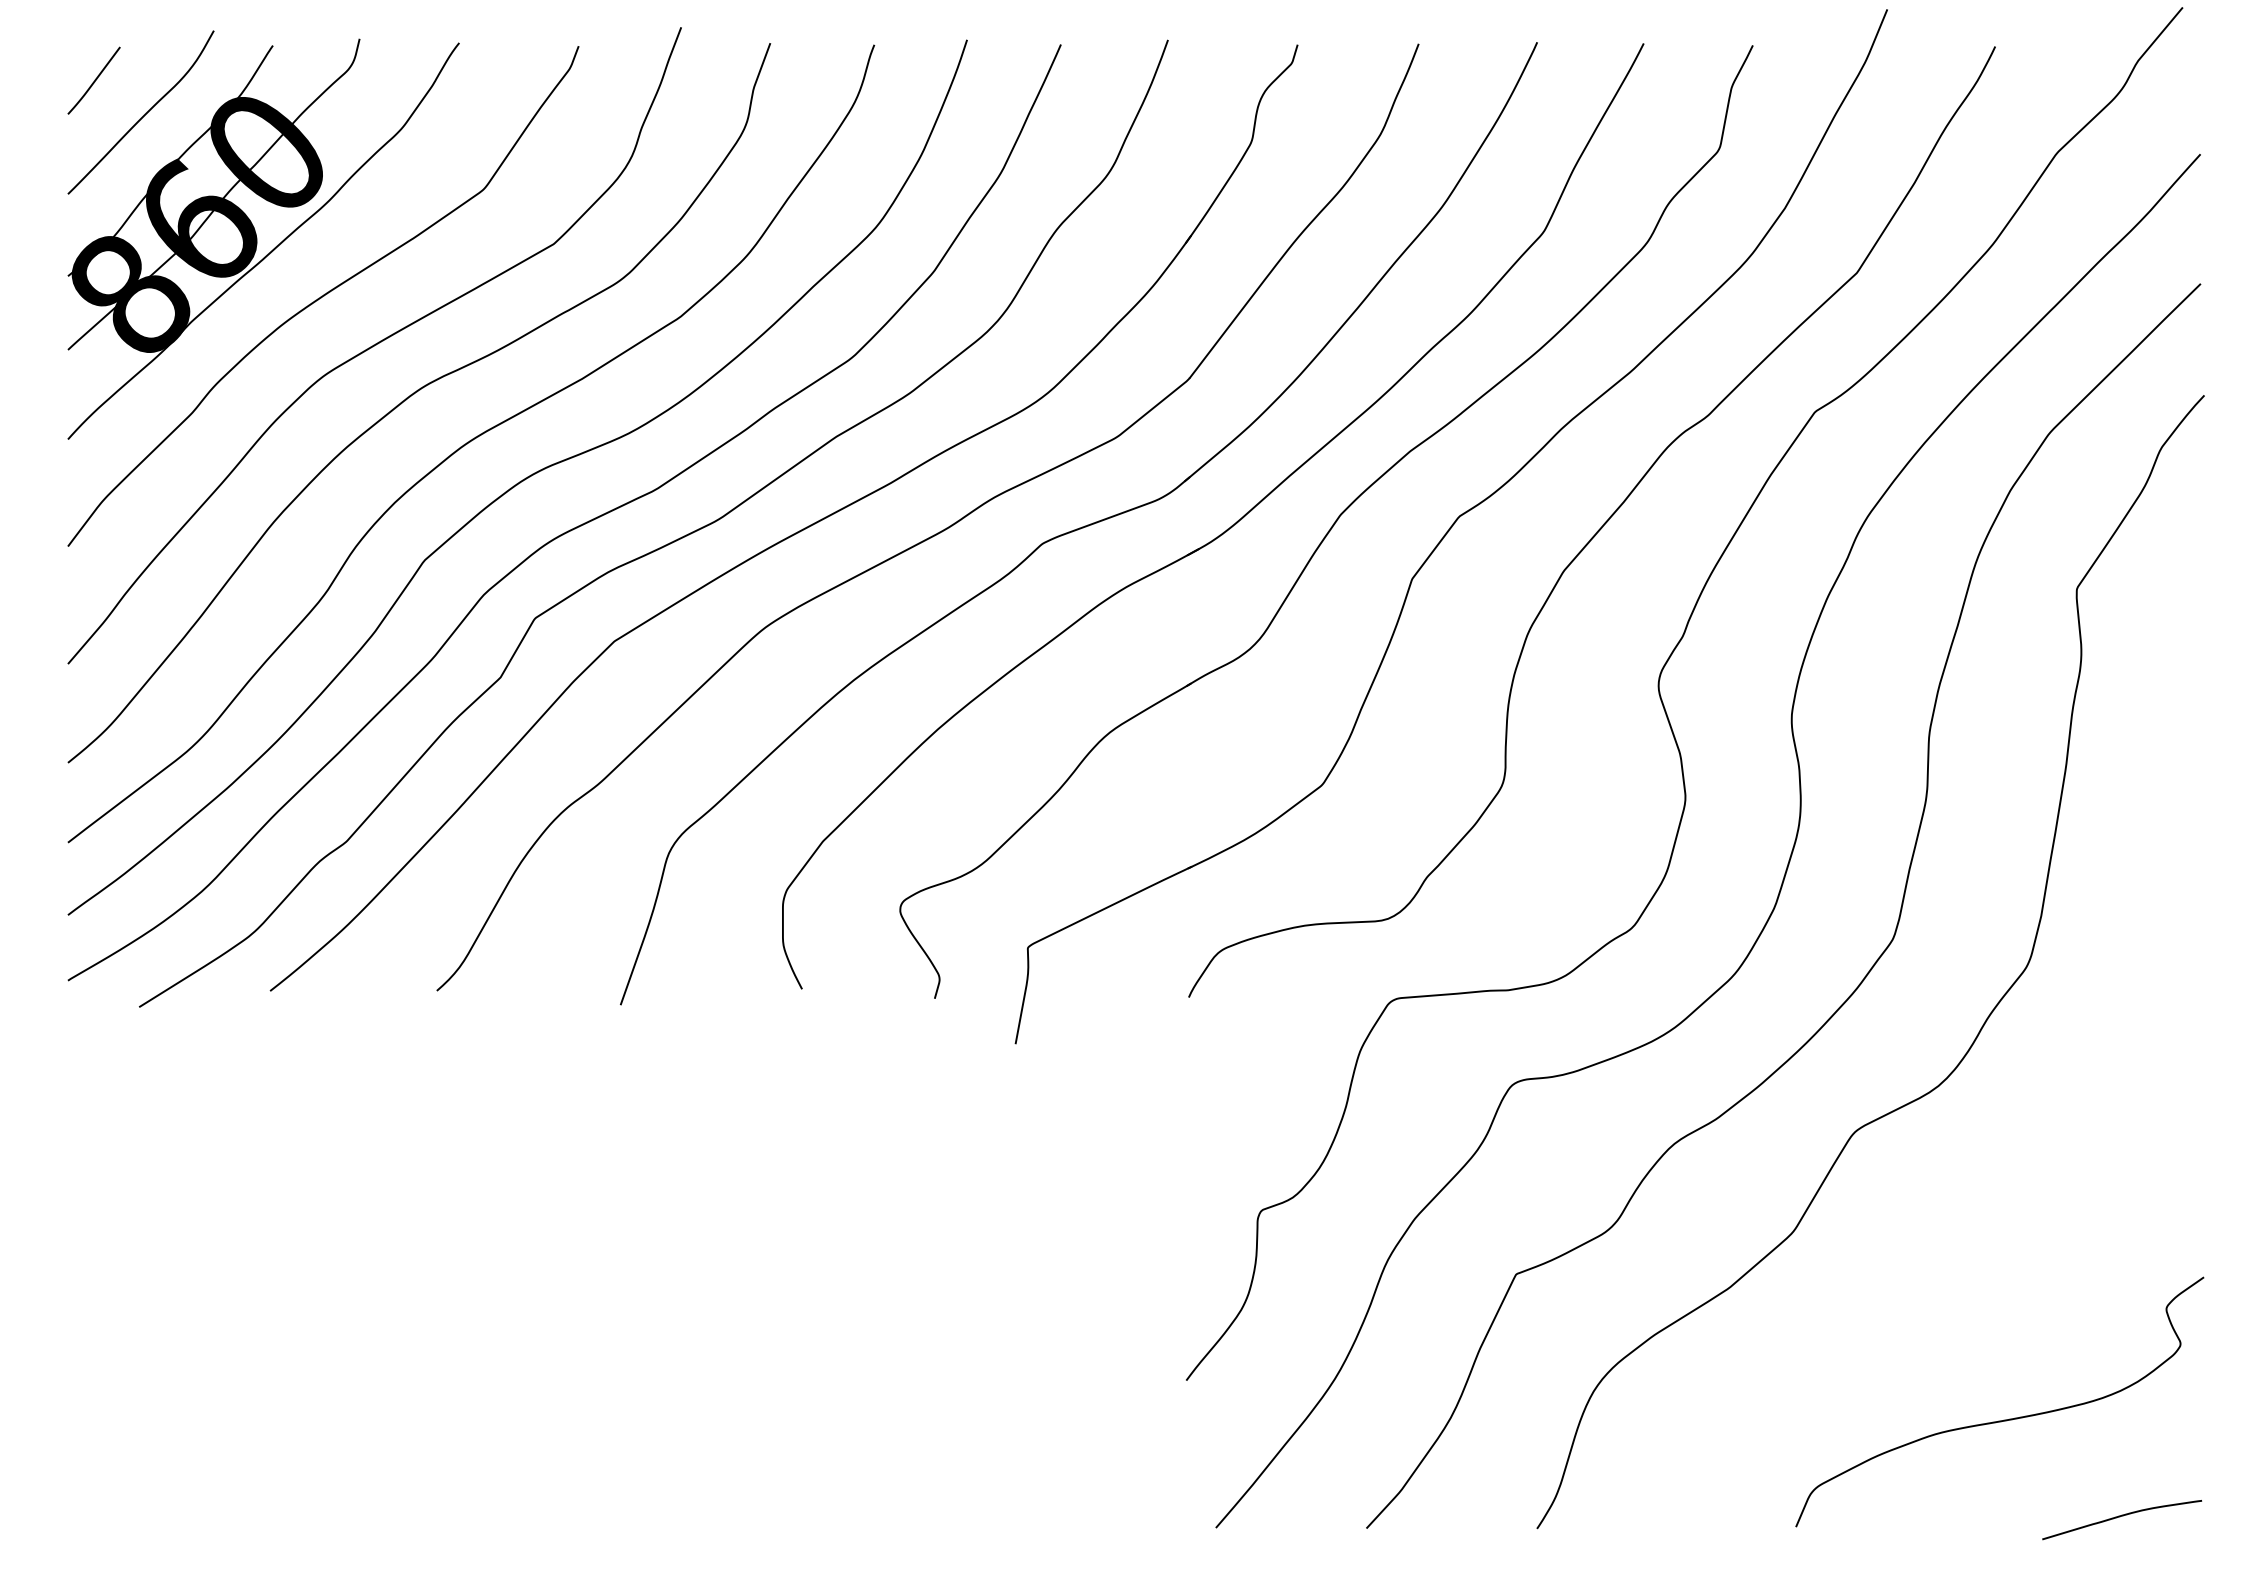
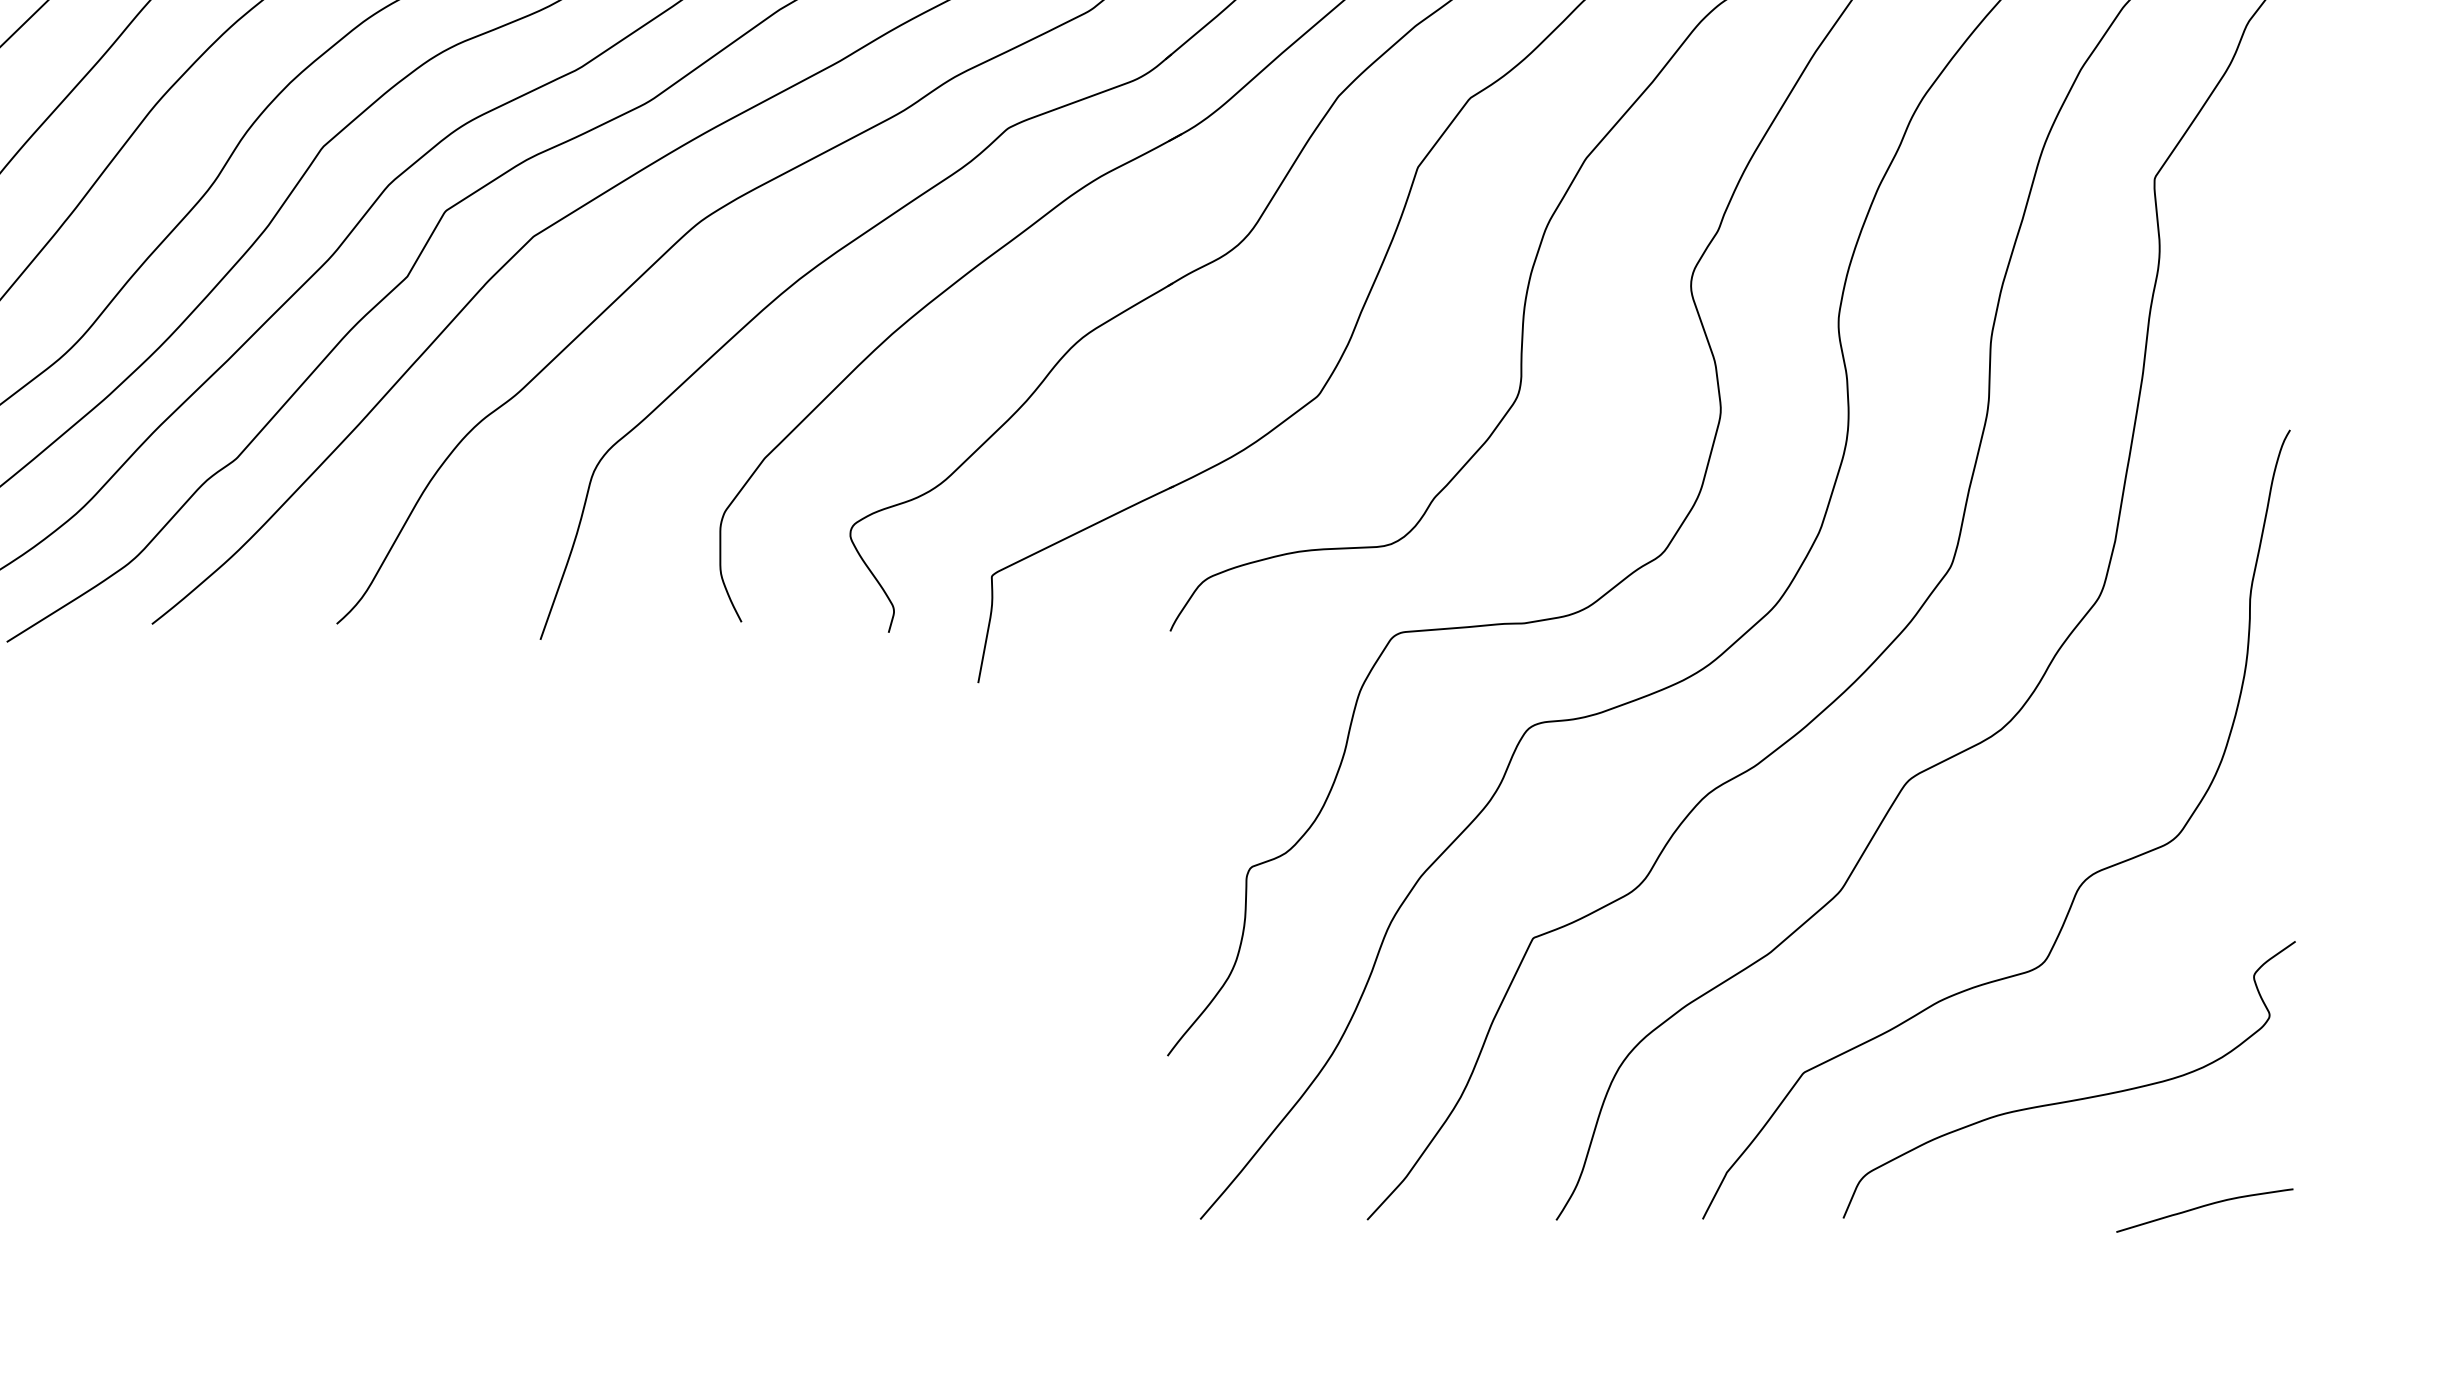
curve: (2007, 1228) -> (2077, 887), added

